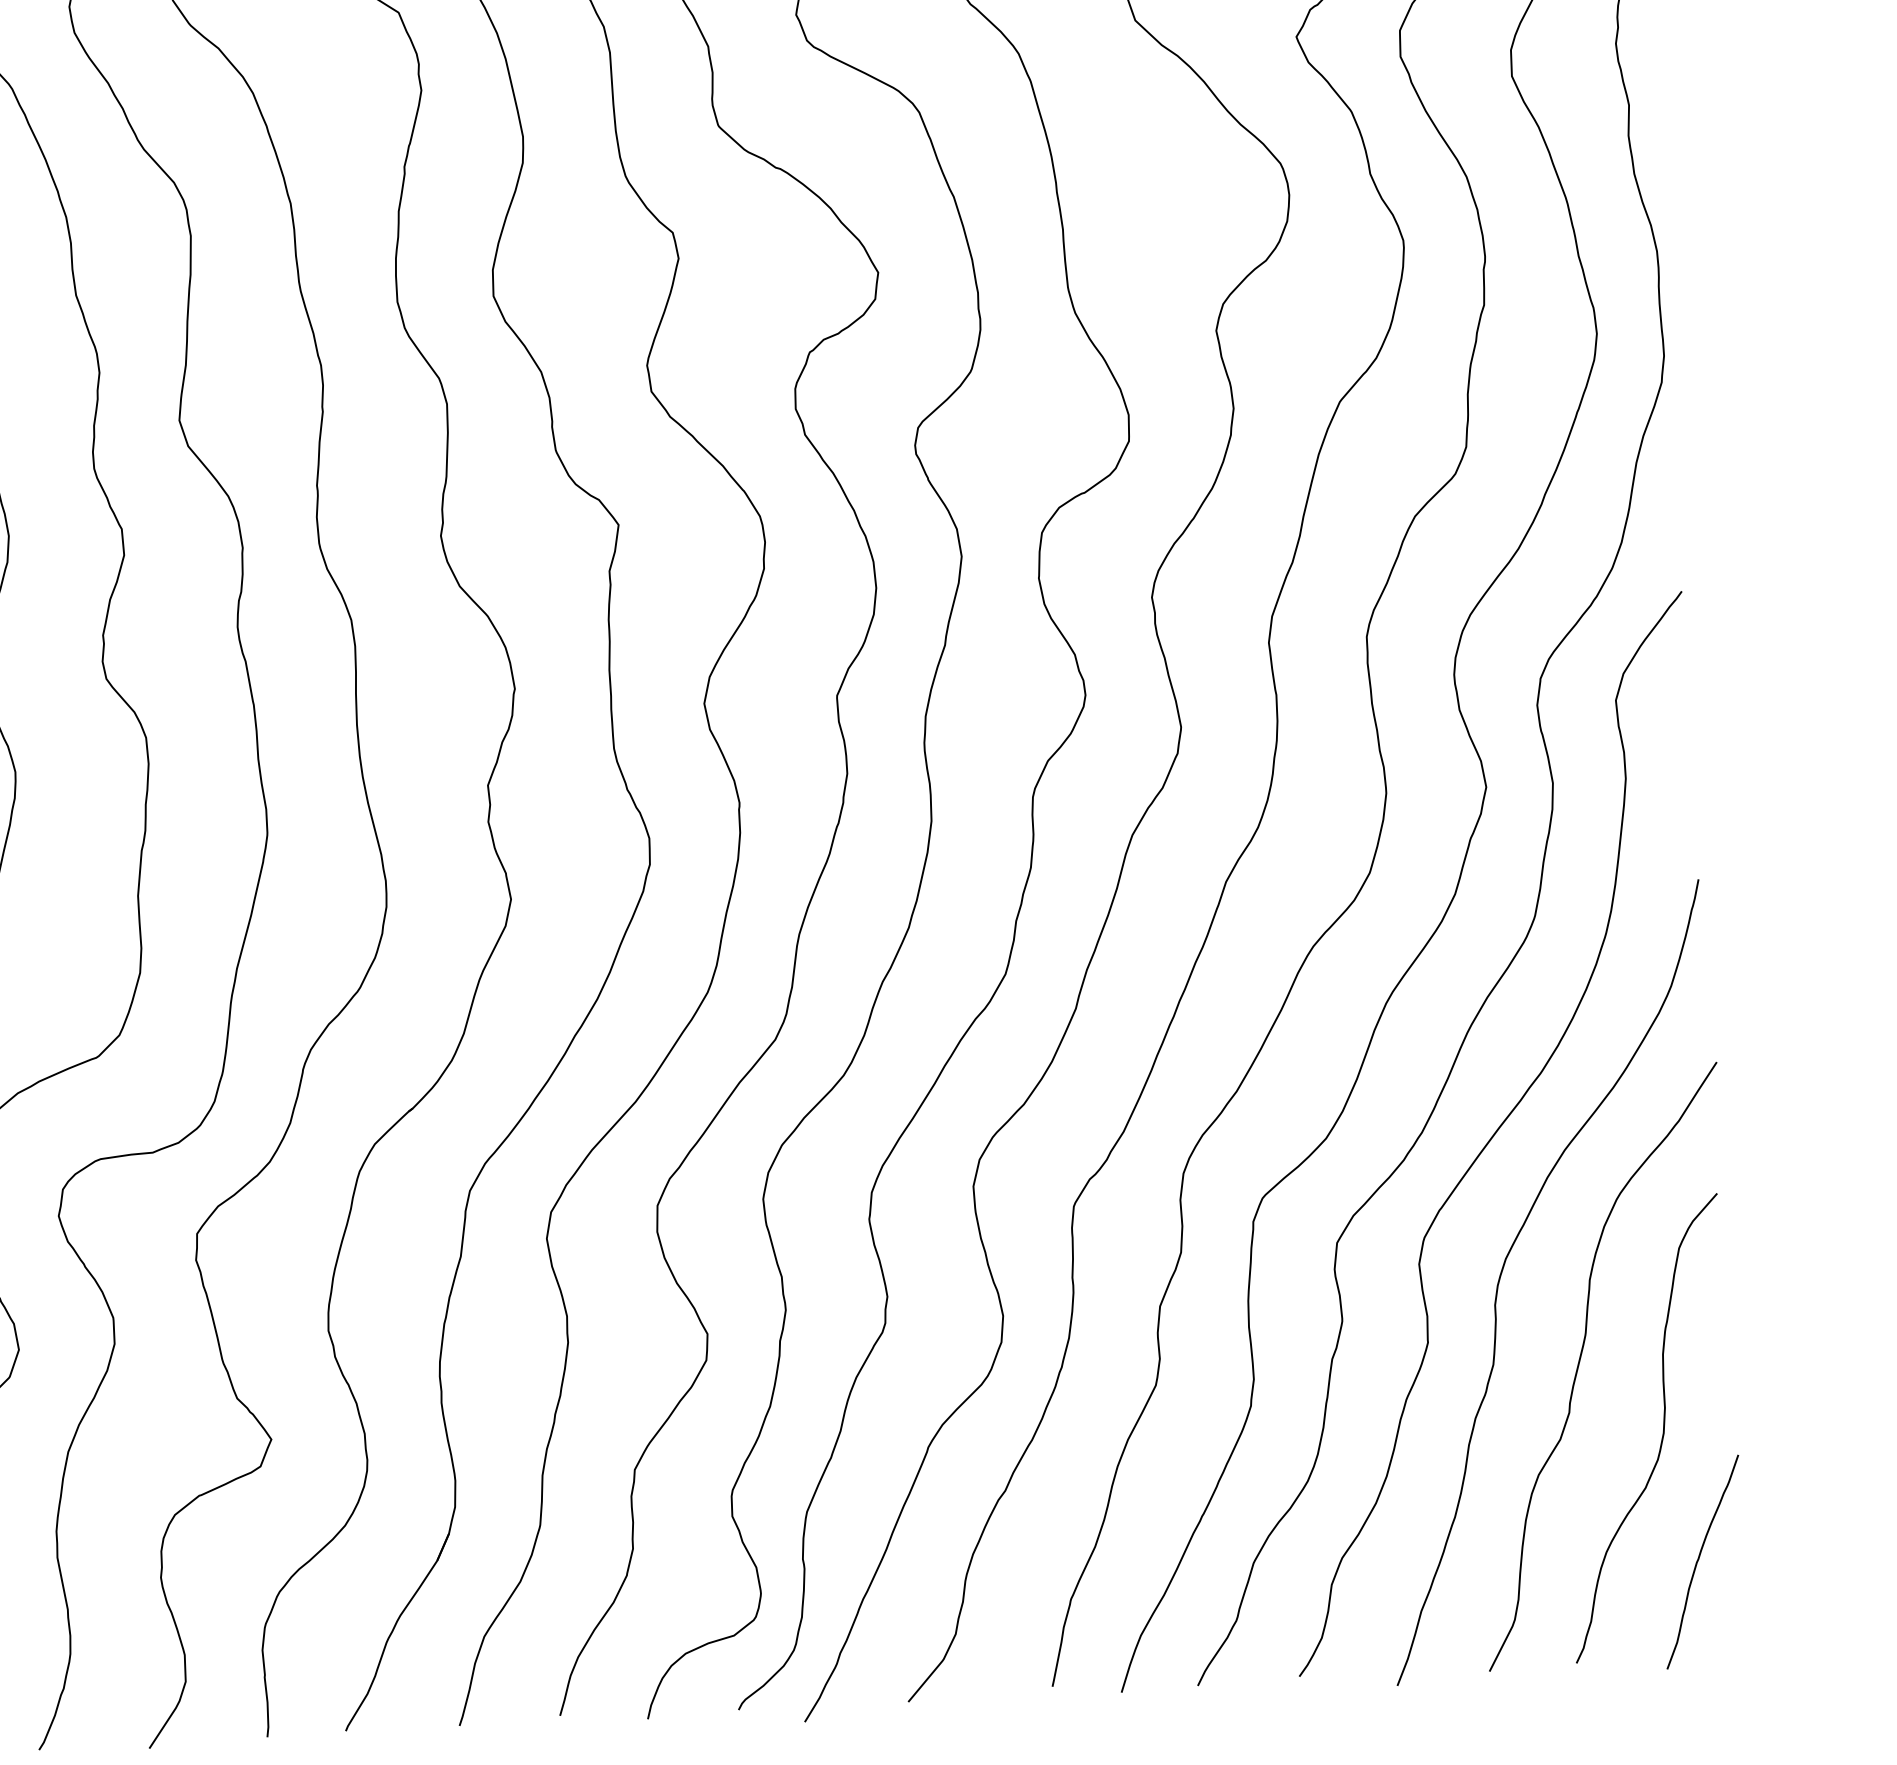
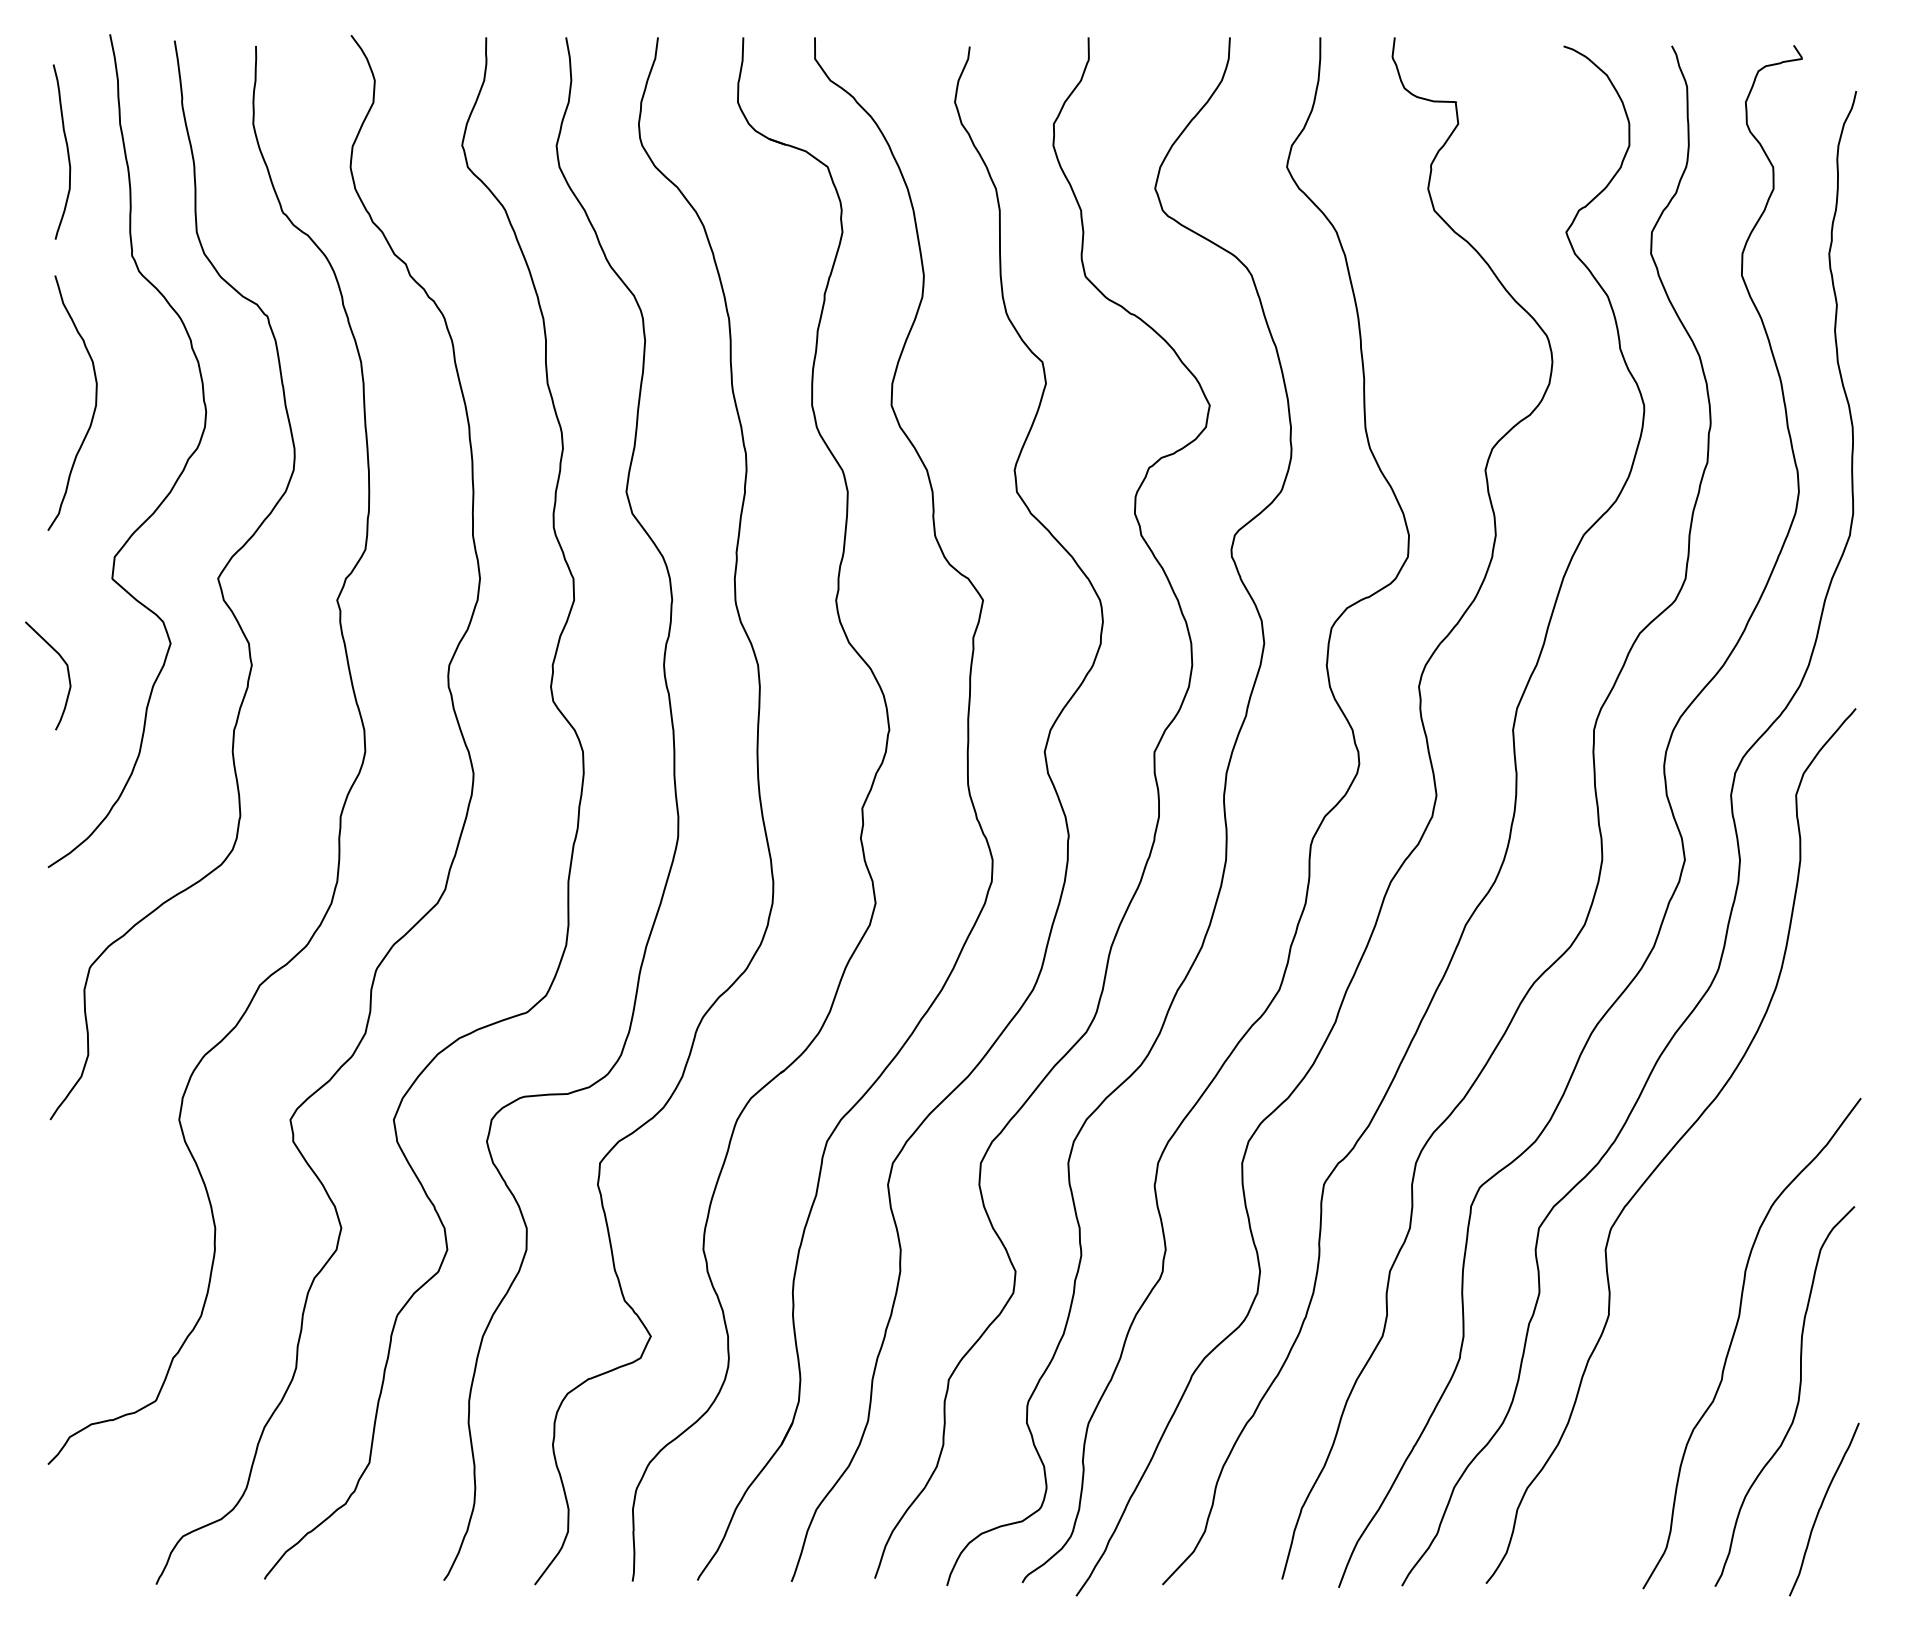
curve: (1503, 1272) -> (1674, 1260), removed

